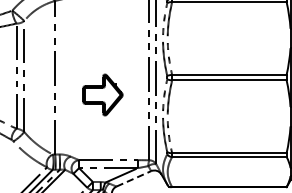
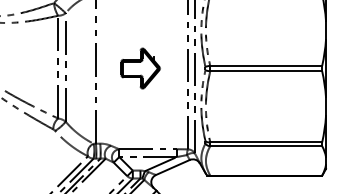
part: (102, 94) -> (140, 68), moved
line: (134, 178) -> (173, 167), dashed -> solid

